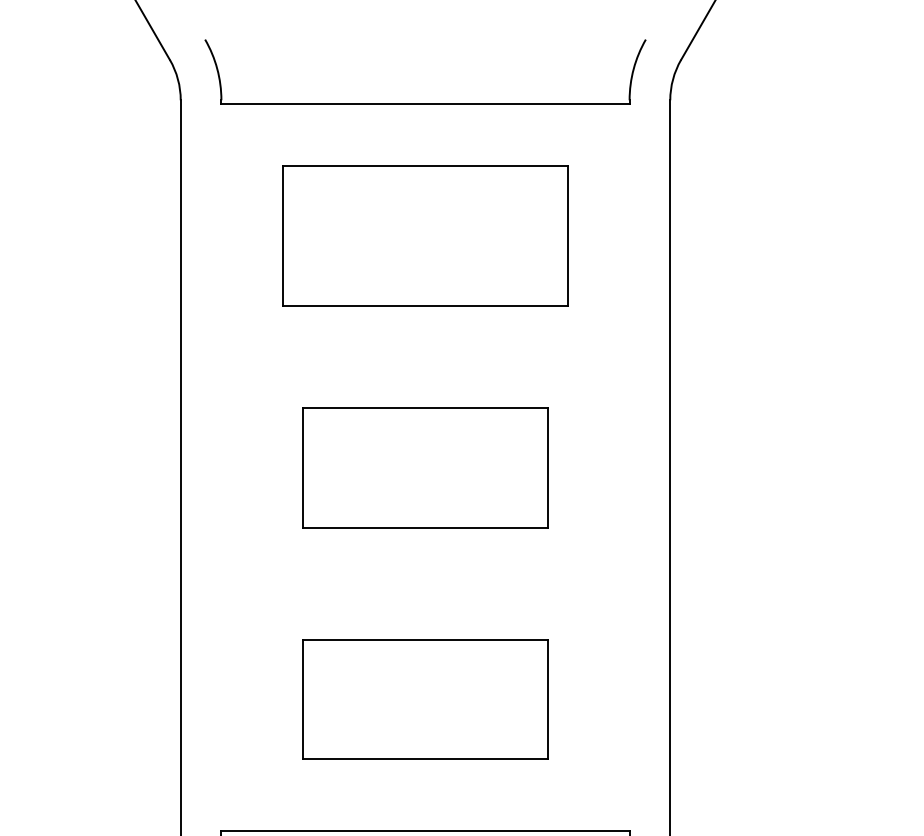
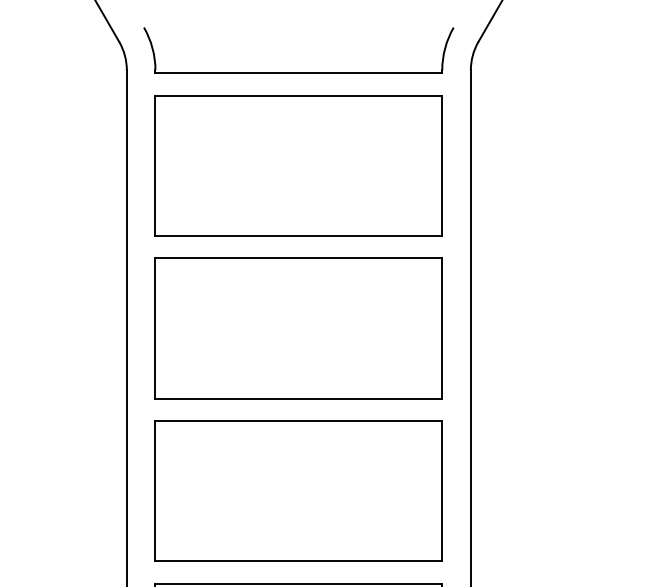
part: (425, 235) -> (298, 165), size x1.43
part: (425, 467) -> (298, 328), size x1.67
part: (425, 699) -> (298, 491), size x1.67

